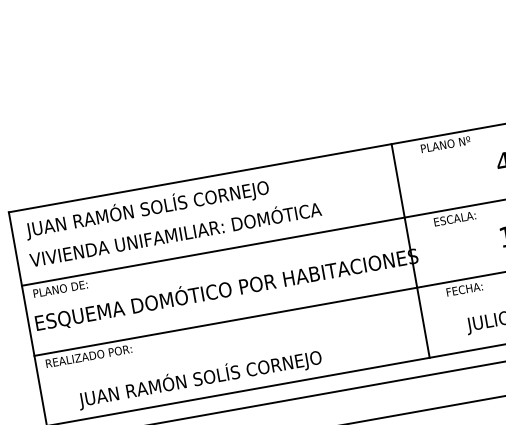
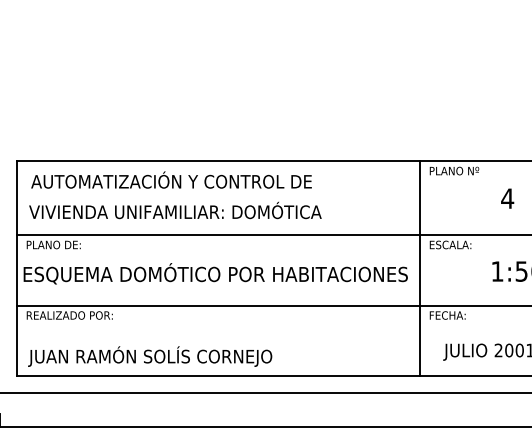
text: (165, 205) -> (170, 181), JUAN RAMÓN SOLÍS CORNEJO -> AUTOMATIZACIÓN Y CONTROL DE
line: (410, 250) -> (419, 268), moved
text: (200, 378) -> (150, 356), moved

